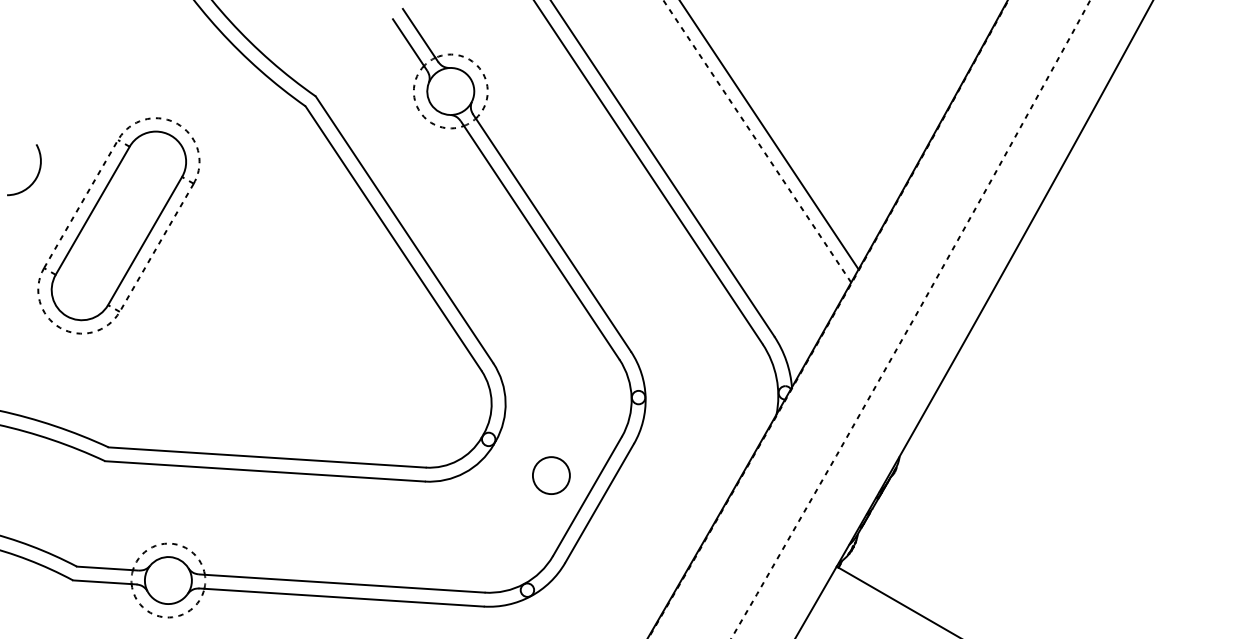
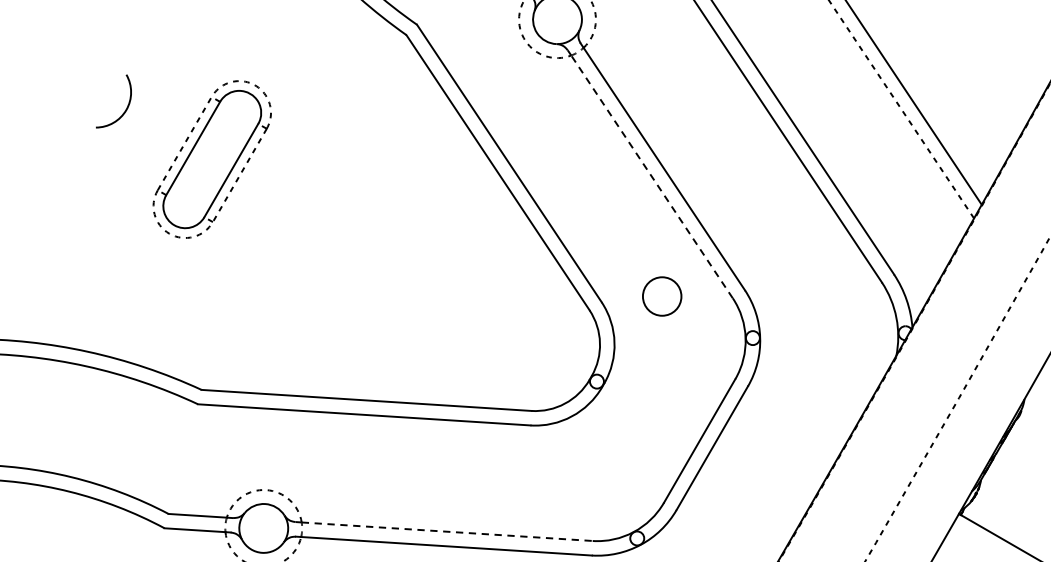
part: (118, 225) -> (211, 159), size x0.7
line: (541, 242) -> (651, 176), solid -> dashed
circle: (551, 475) -> (662, 296), moved
line: (345, 583) -> (447, 531), solid -> dashed

